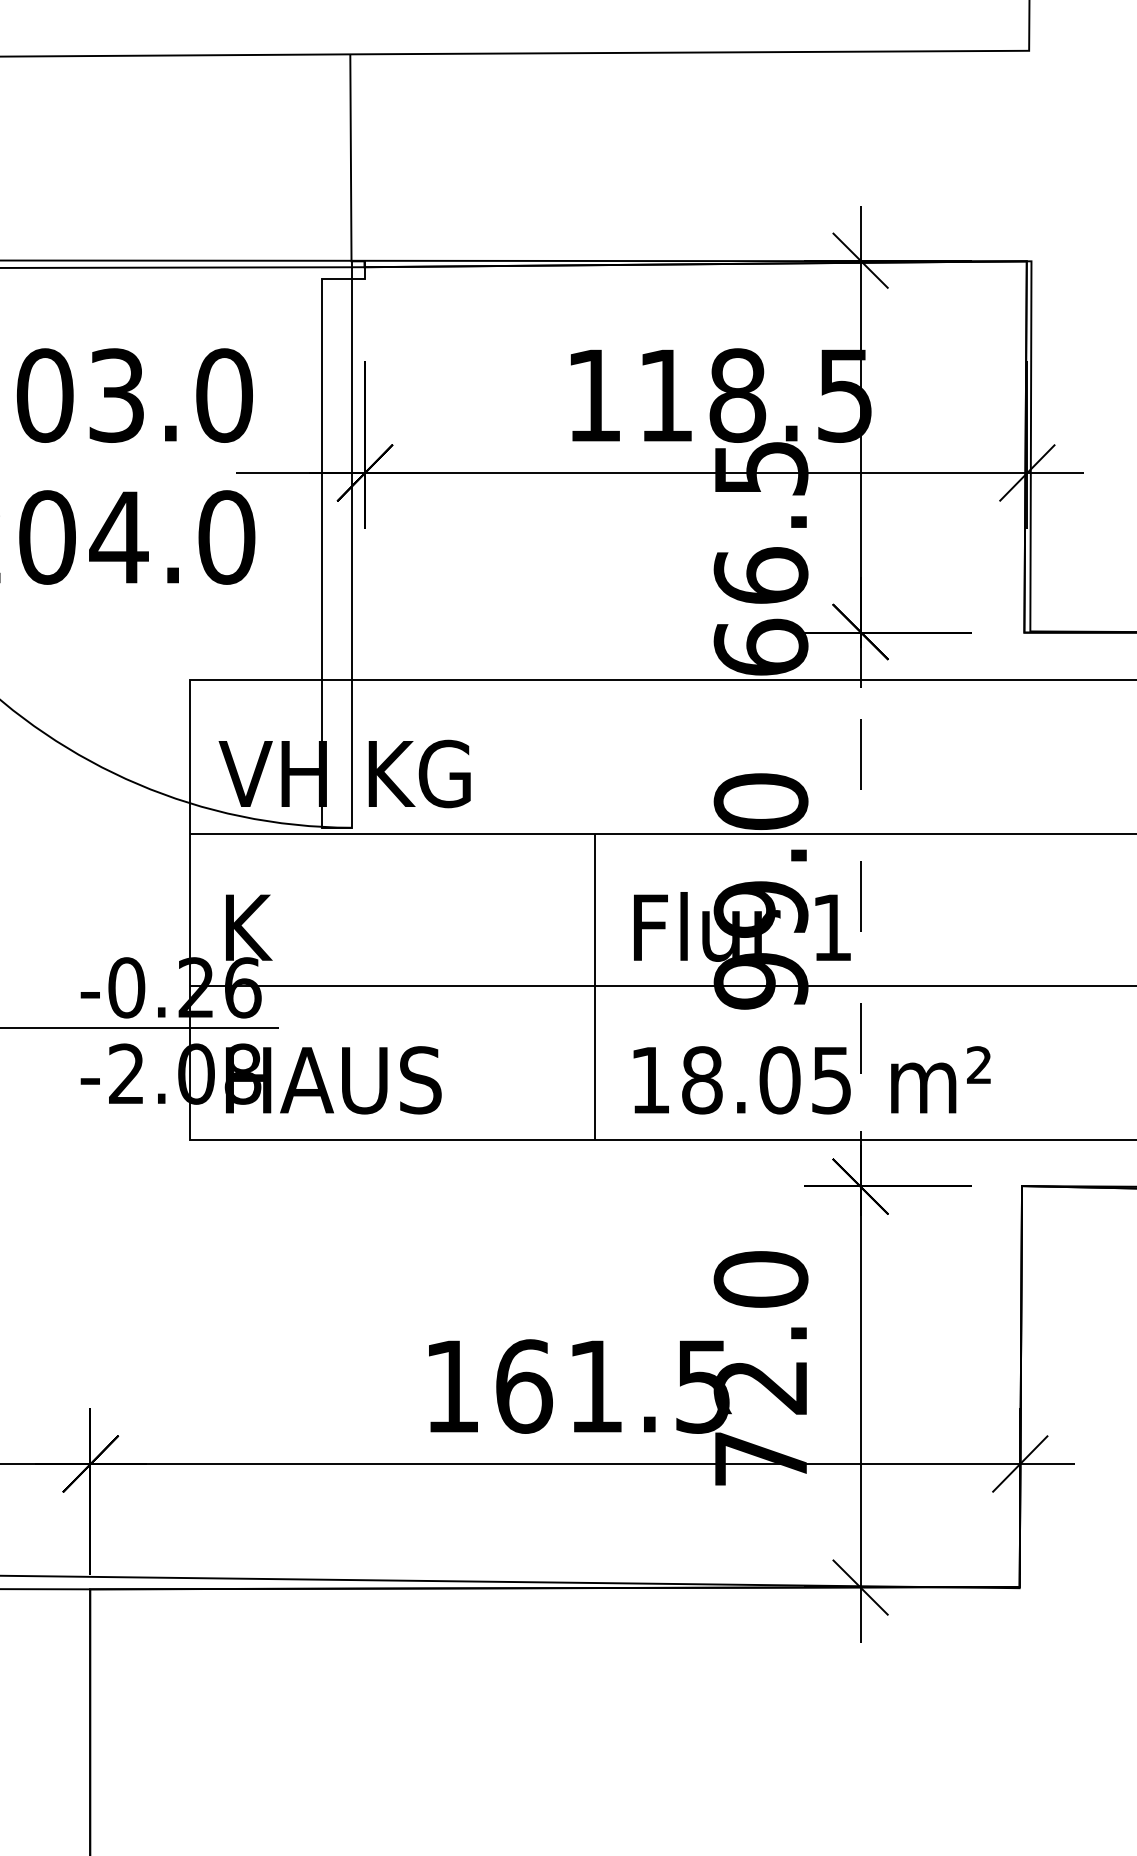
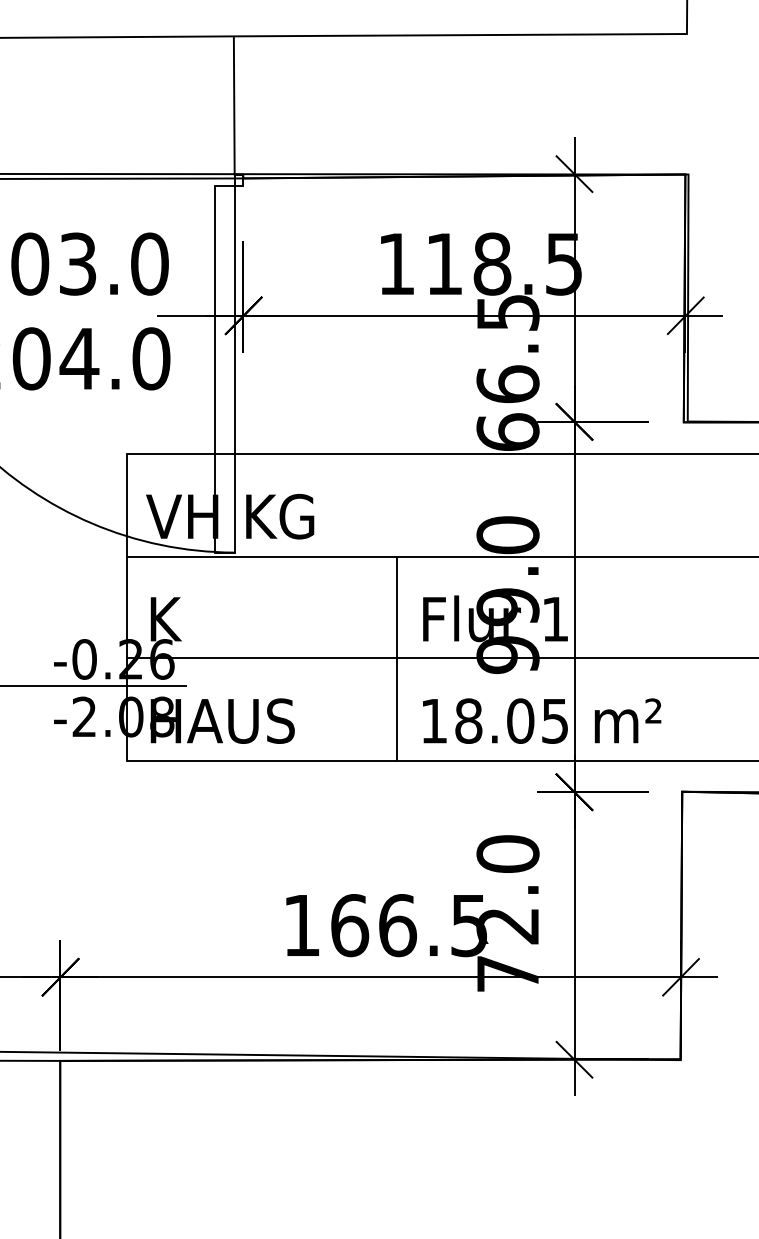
line: (860, 910) -> (574, 607), dashed -> solid
text: (596, 1386) -> (398, 925), 161.5 -> 166.5

